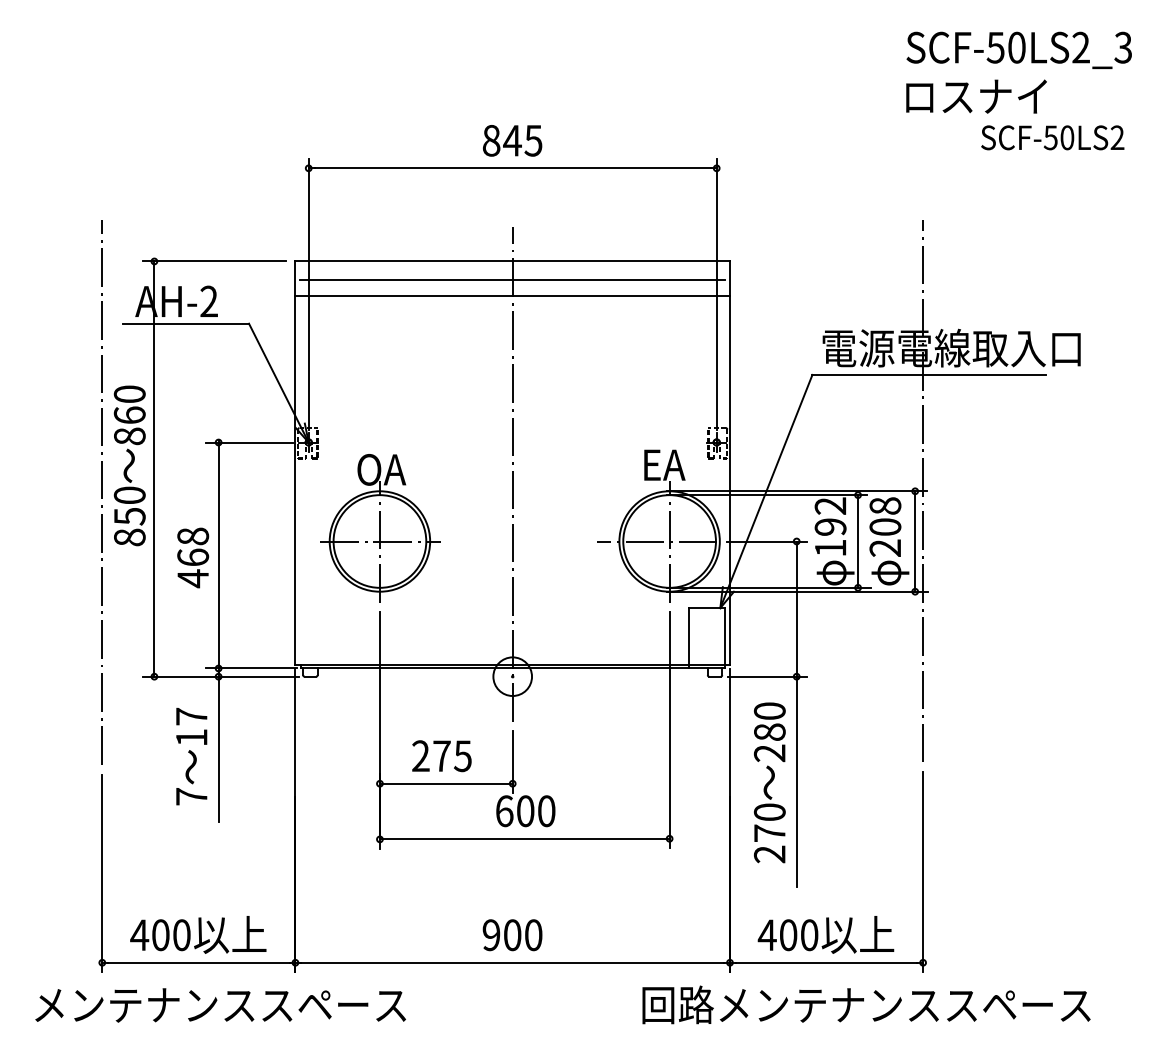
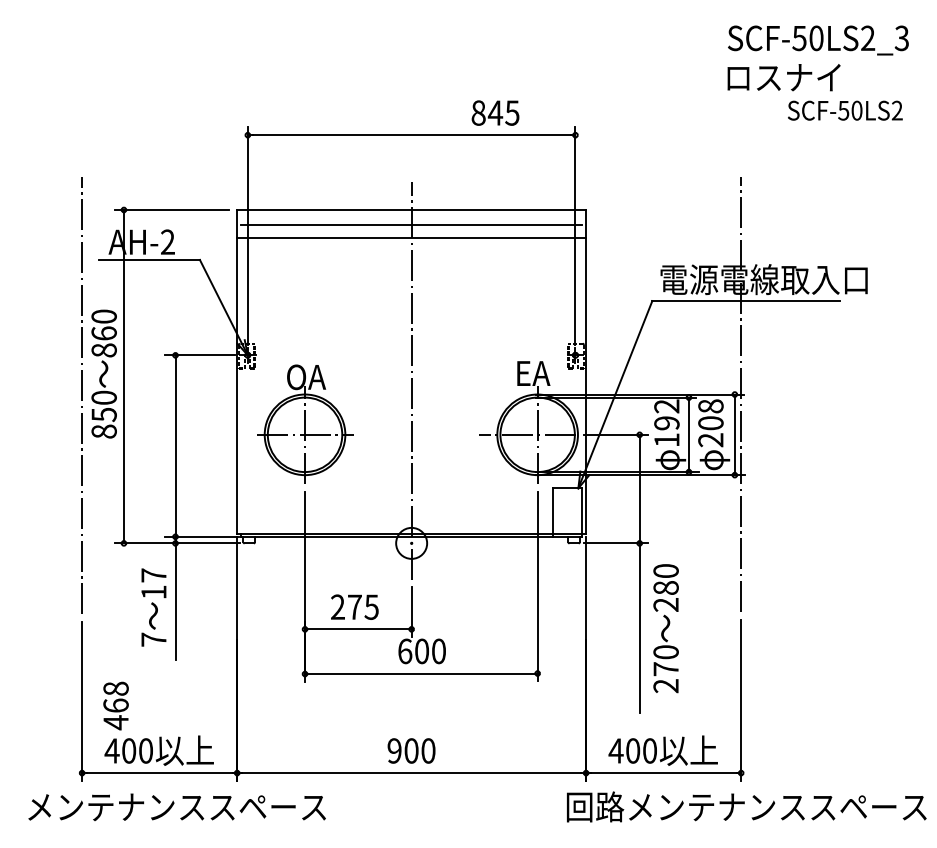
text: (512, 140) -> (495, 112), moved
text: (192, 557) -> (115, 705), moved
text: (769, 782) -> (665, 628), moved
text: (866, 1004) -> (746, 806), moved

